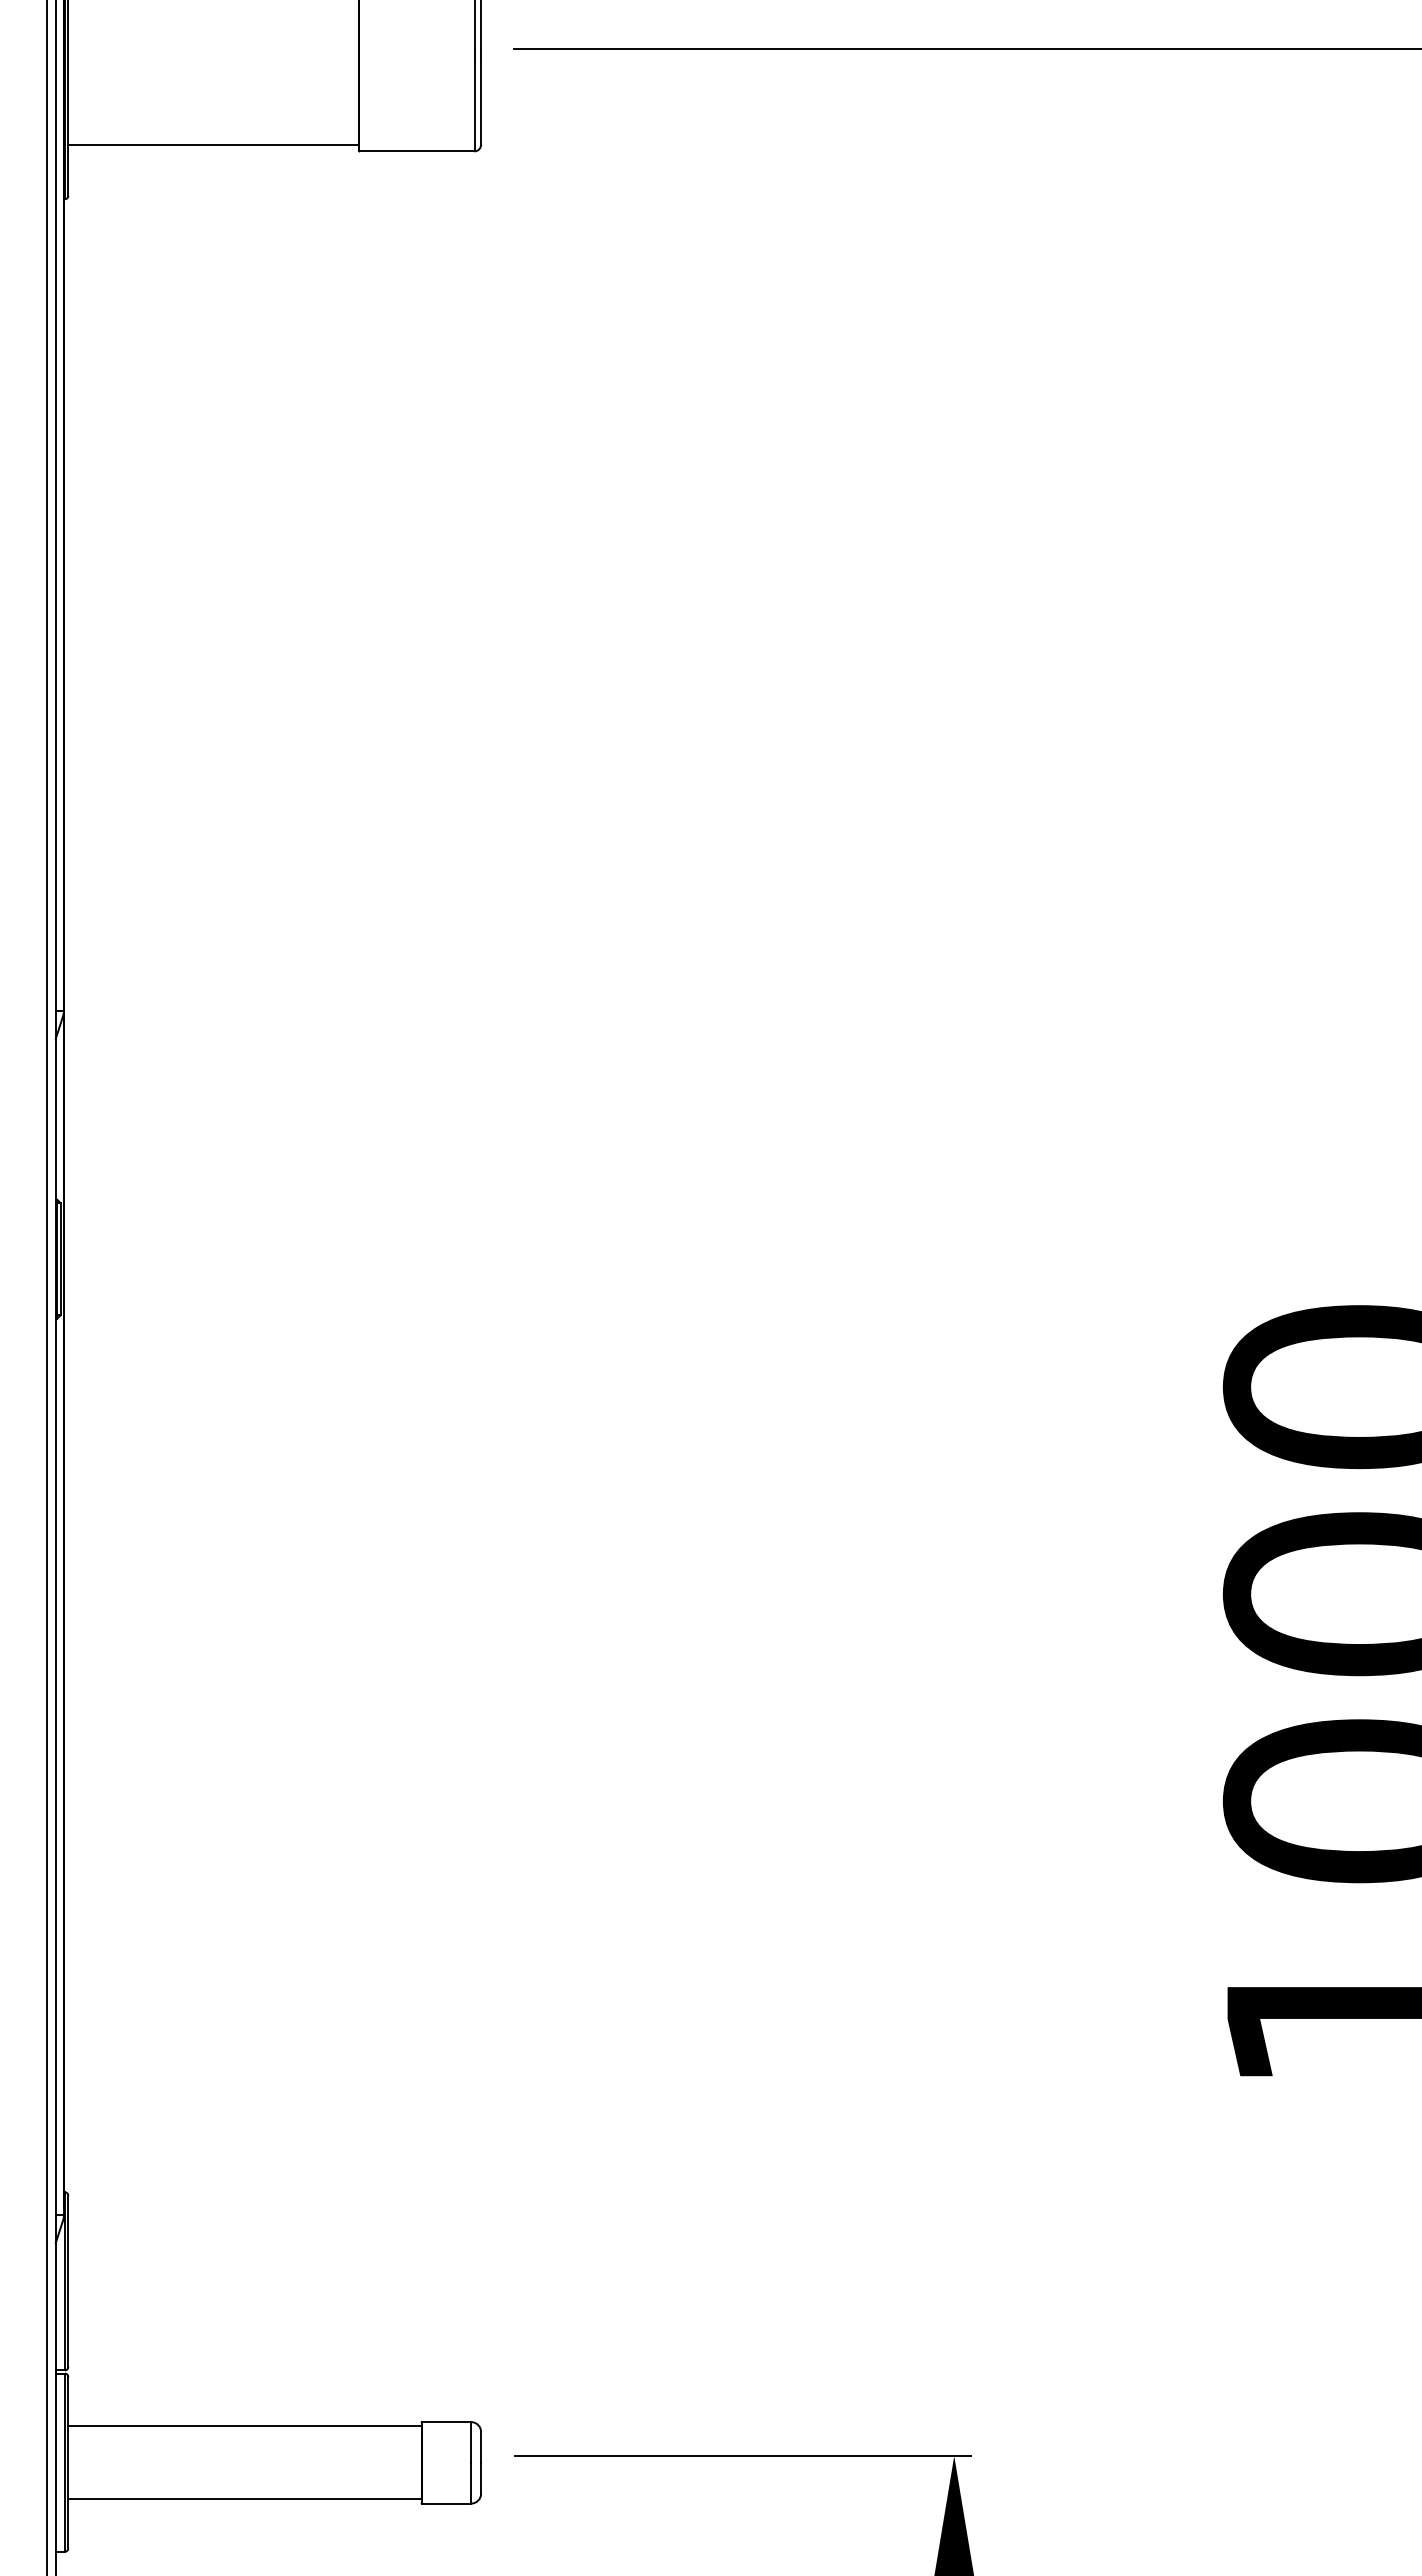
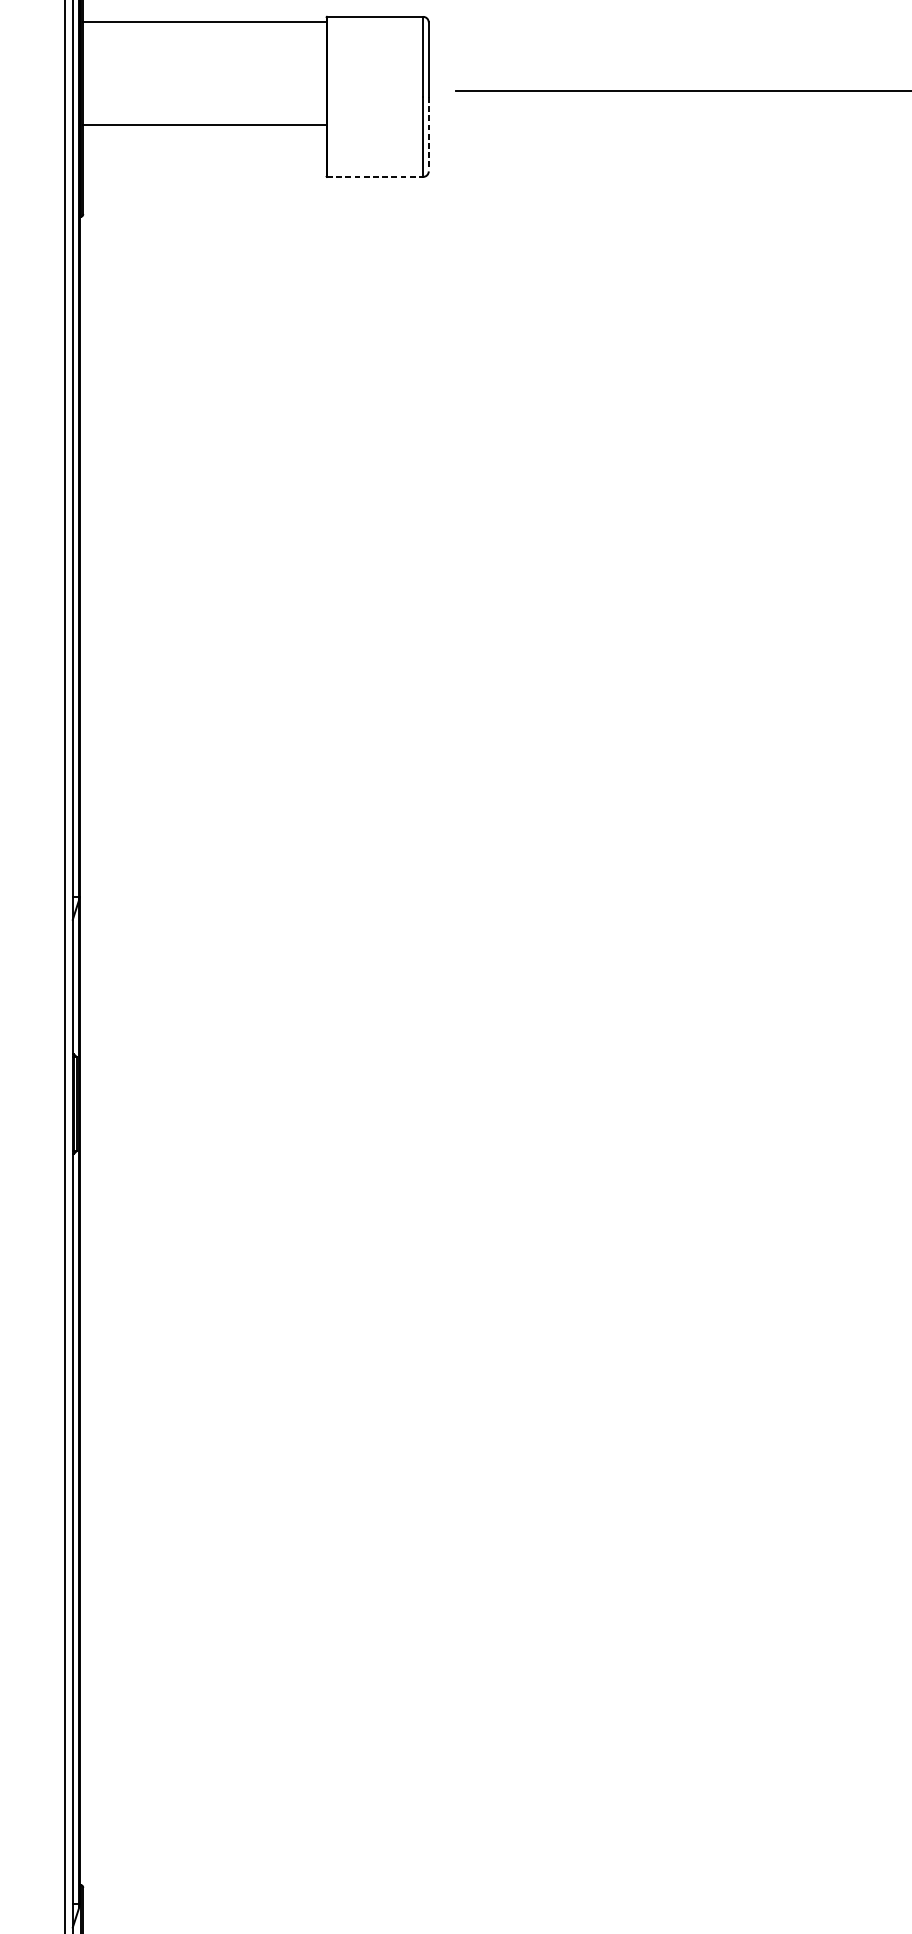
line: (481, 100) -> (429, 134), solid -> dashed
line: (213, 144) -> (204, 125), moved
line: (416, 151) -> (374, 177), solid -> dashed

